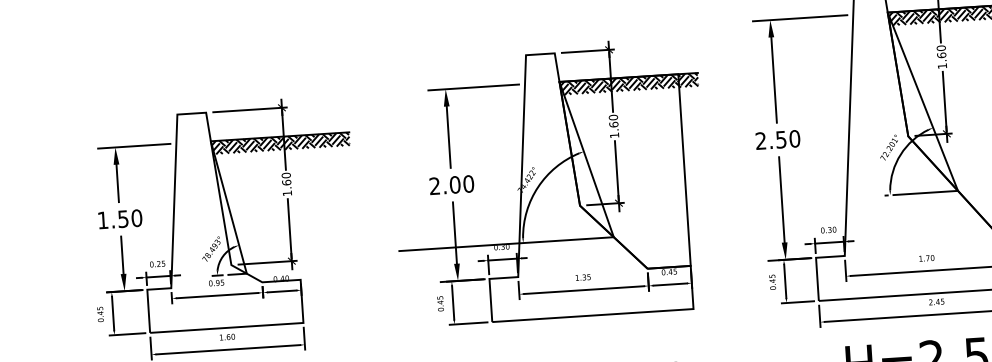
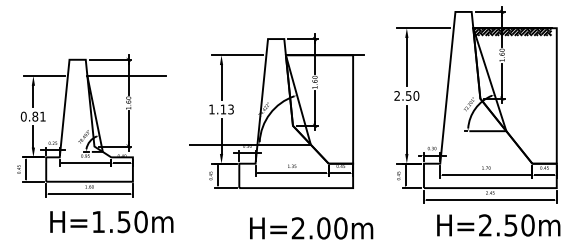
hatch: (629, 83) -> (325, 58), removed
hatch: (280, 142) -> (126, 79), removed
text: (451, 185) -> (221, 109), 2.00 -> 1.13
text: (118, 219) -> (32, 116), 1.50 -> 0.81

